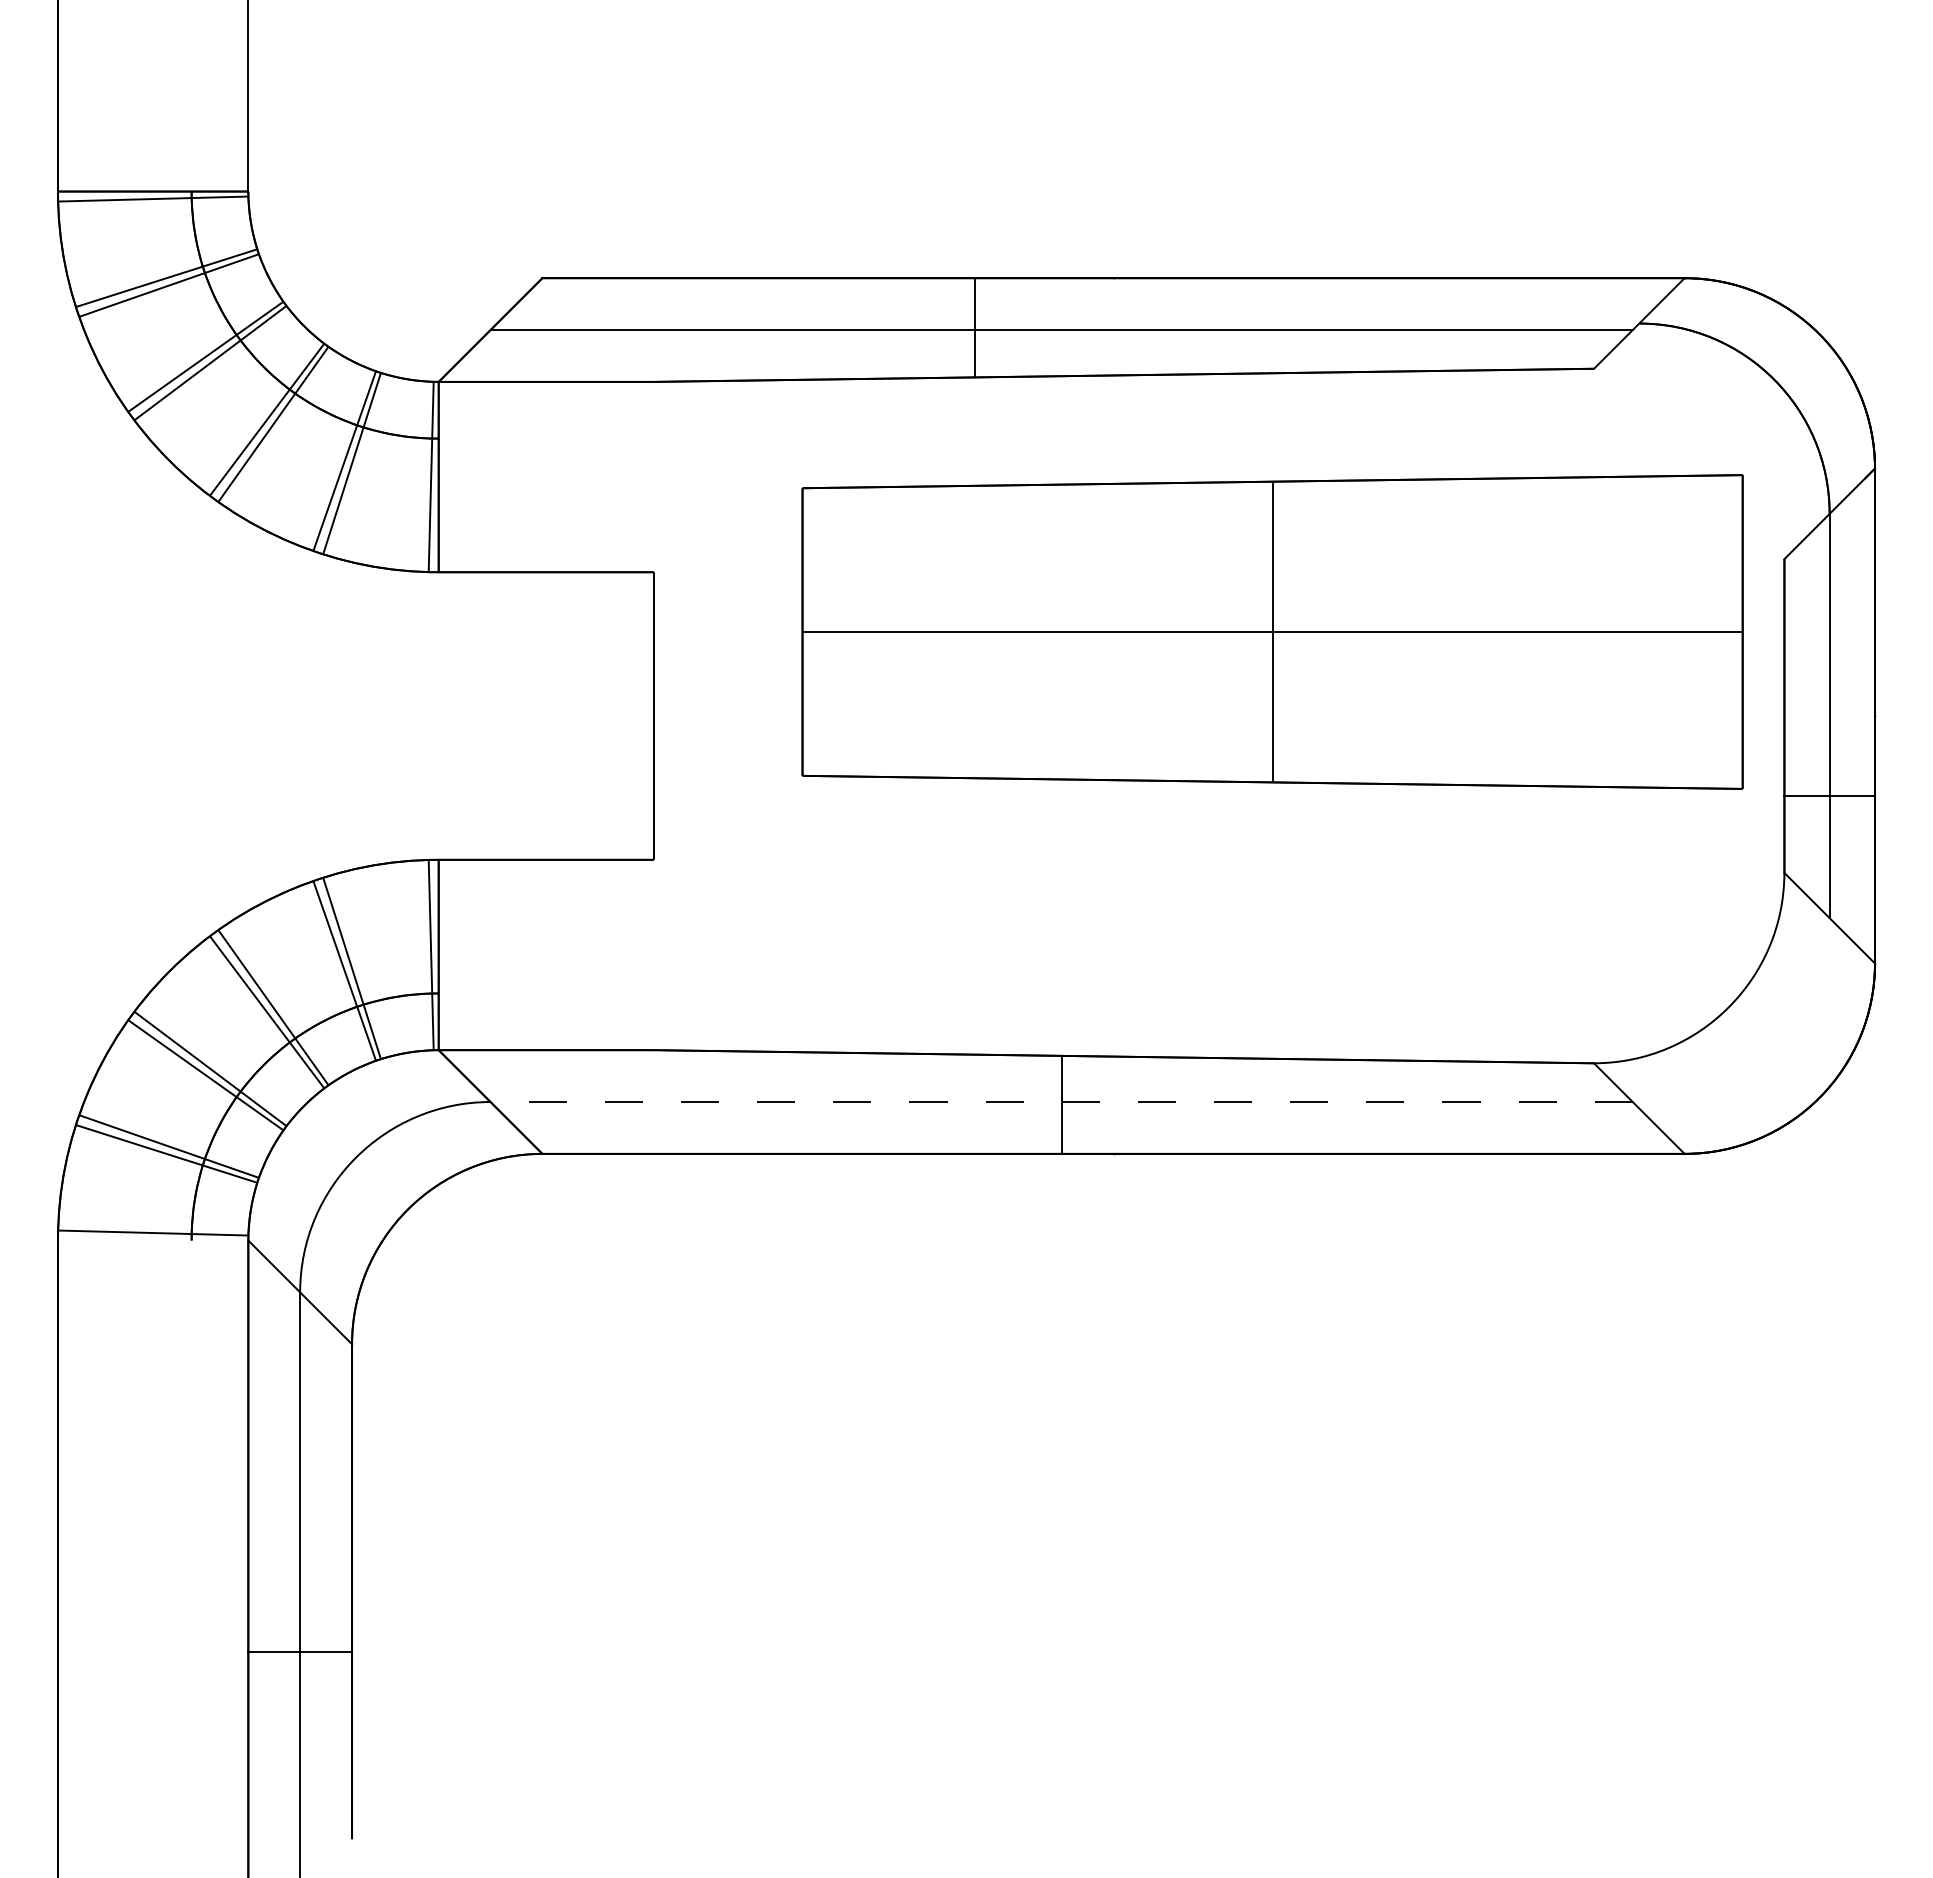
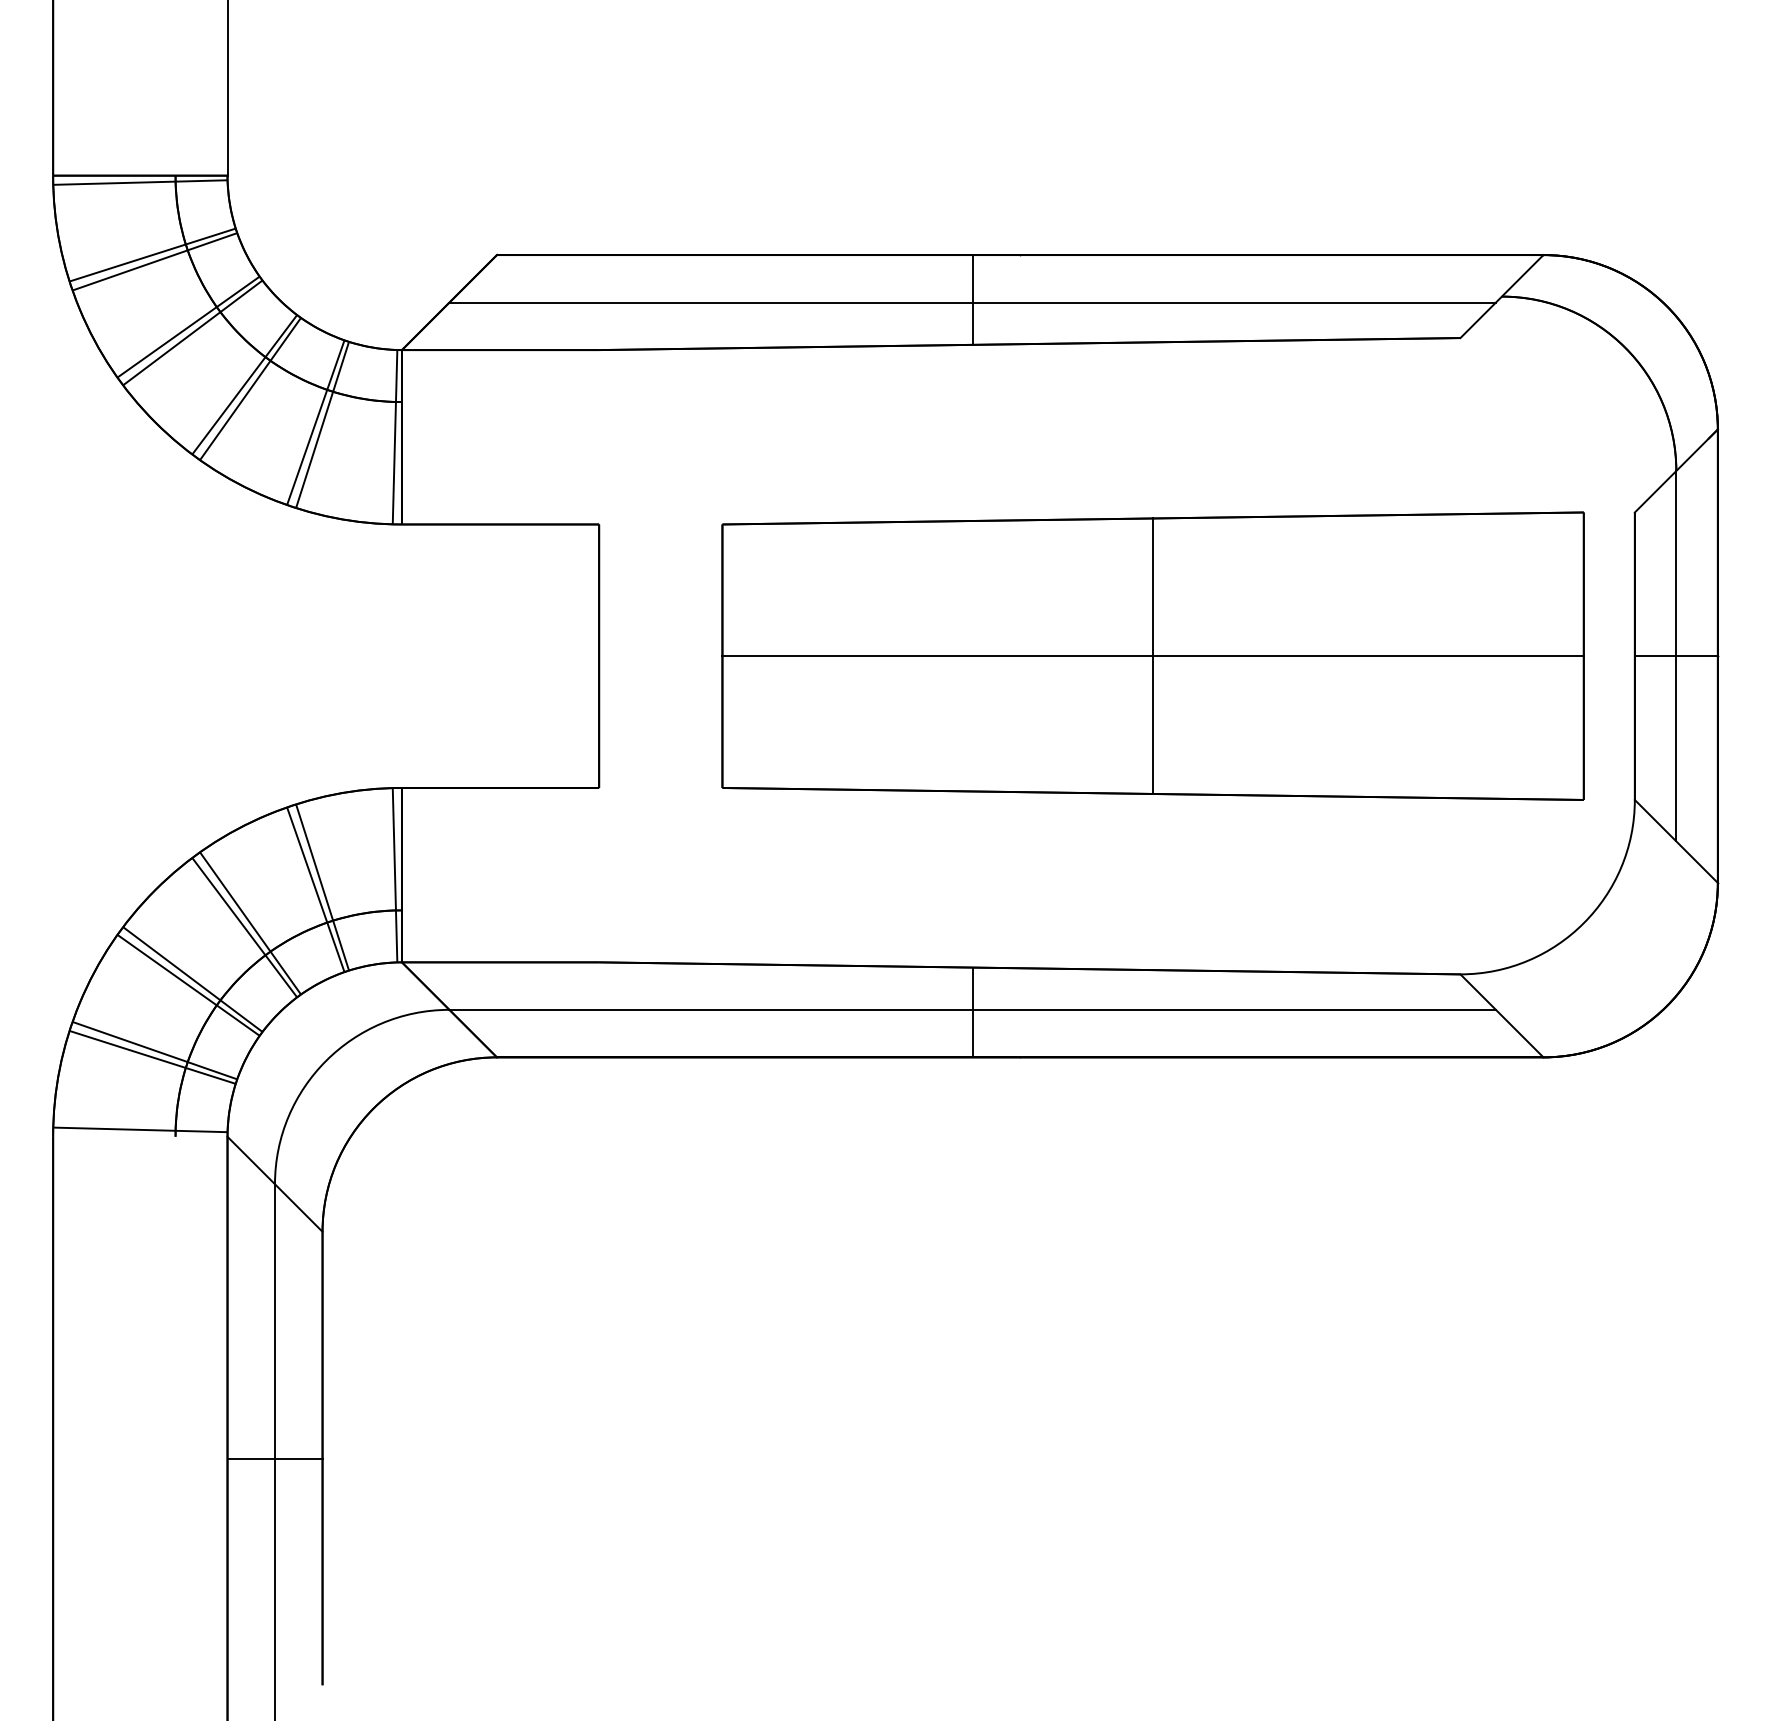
line: (974, 327) -> (972, 300), moved
part: (1272, 631) -> (1153, 655), moved
line: (1829, 796) -> (1676, 656), moved
line: (1061, 1102) -> (972, 1010), dashed -> solid
line: (300, 1651) -> (275, 1458), moved

